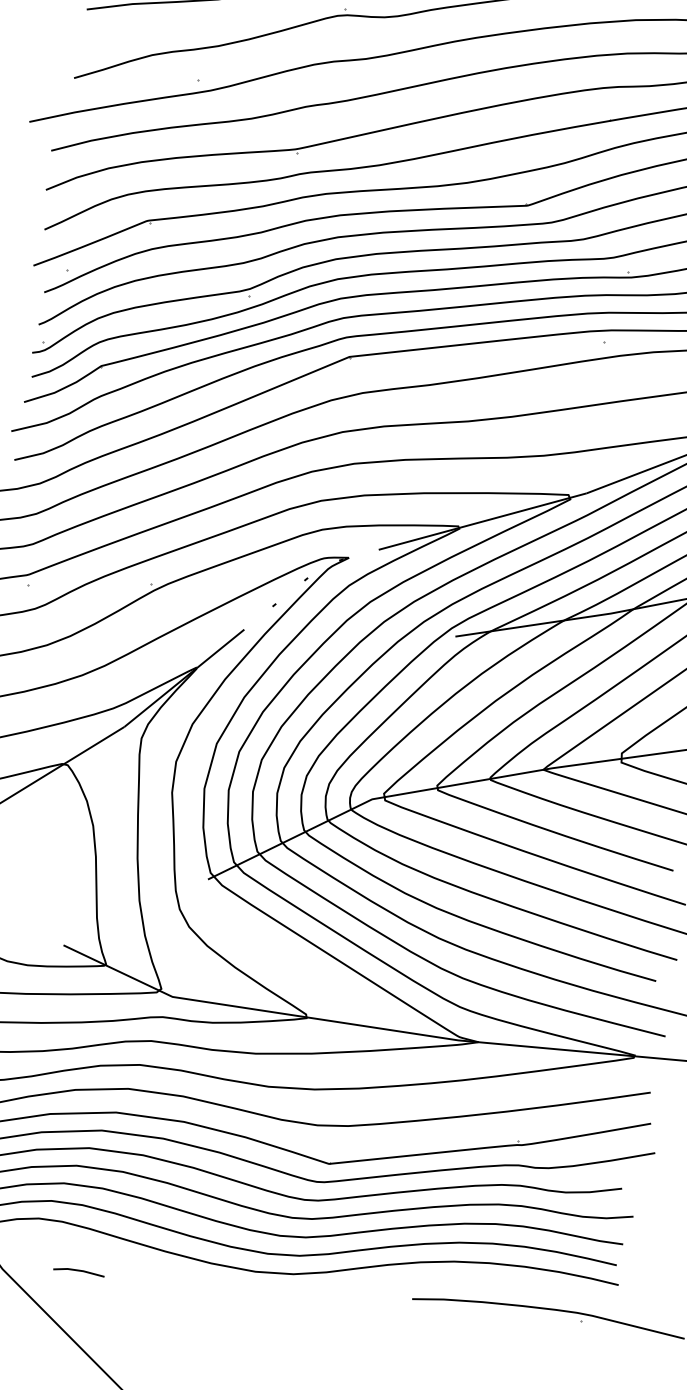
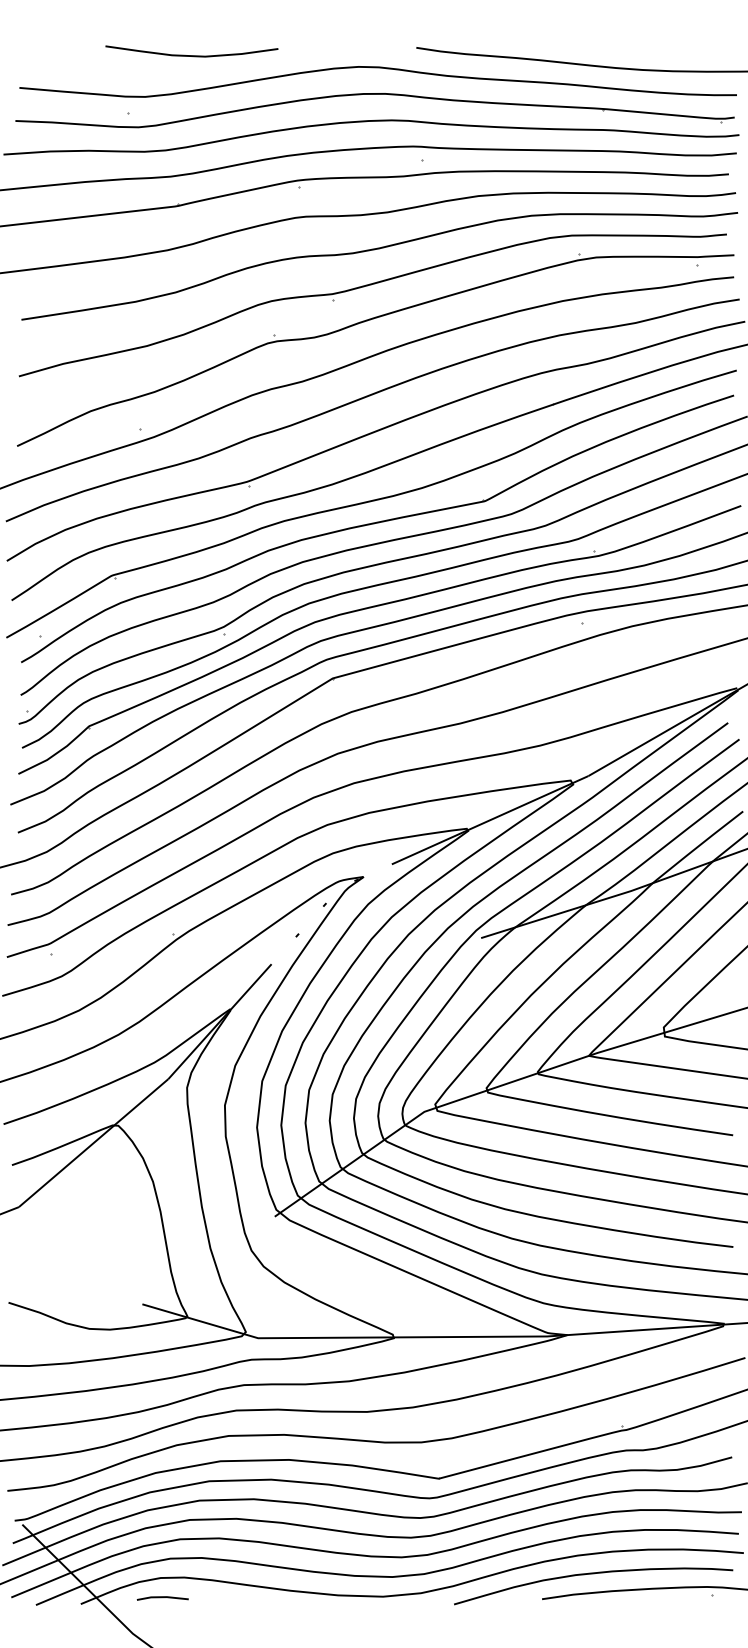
line: (78, 1271) -> (162, 1598), moved
curve: (466, 1282) -> (593, 1574), added

